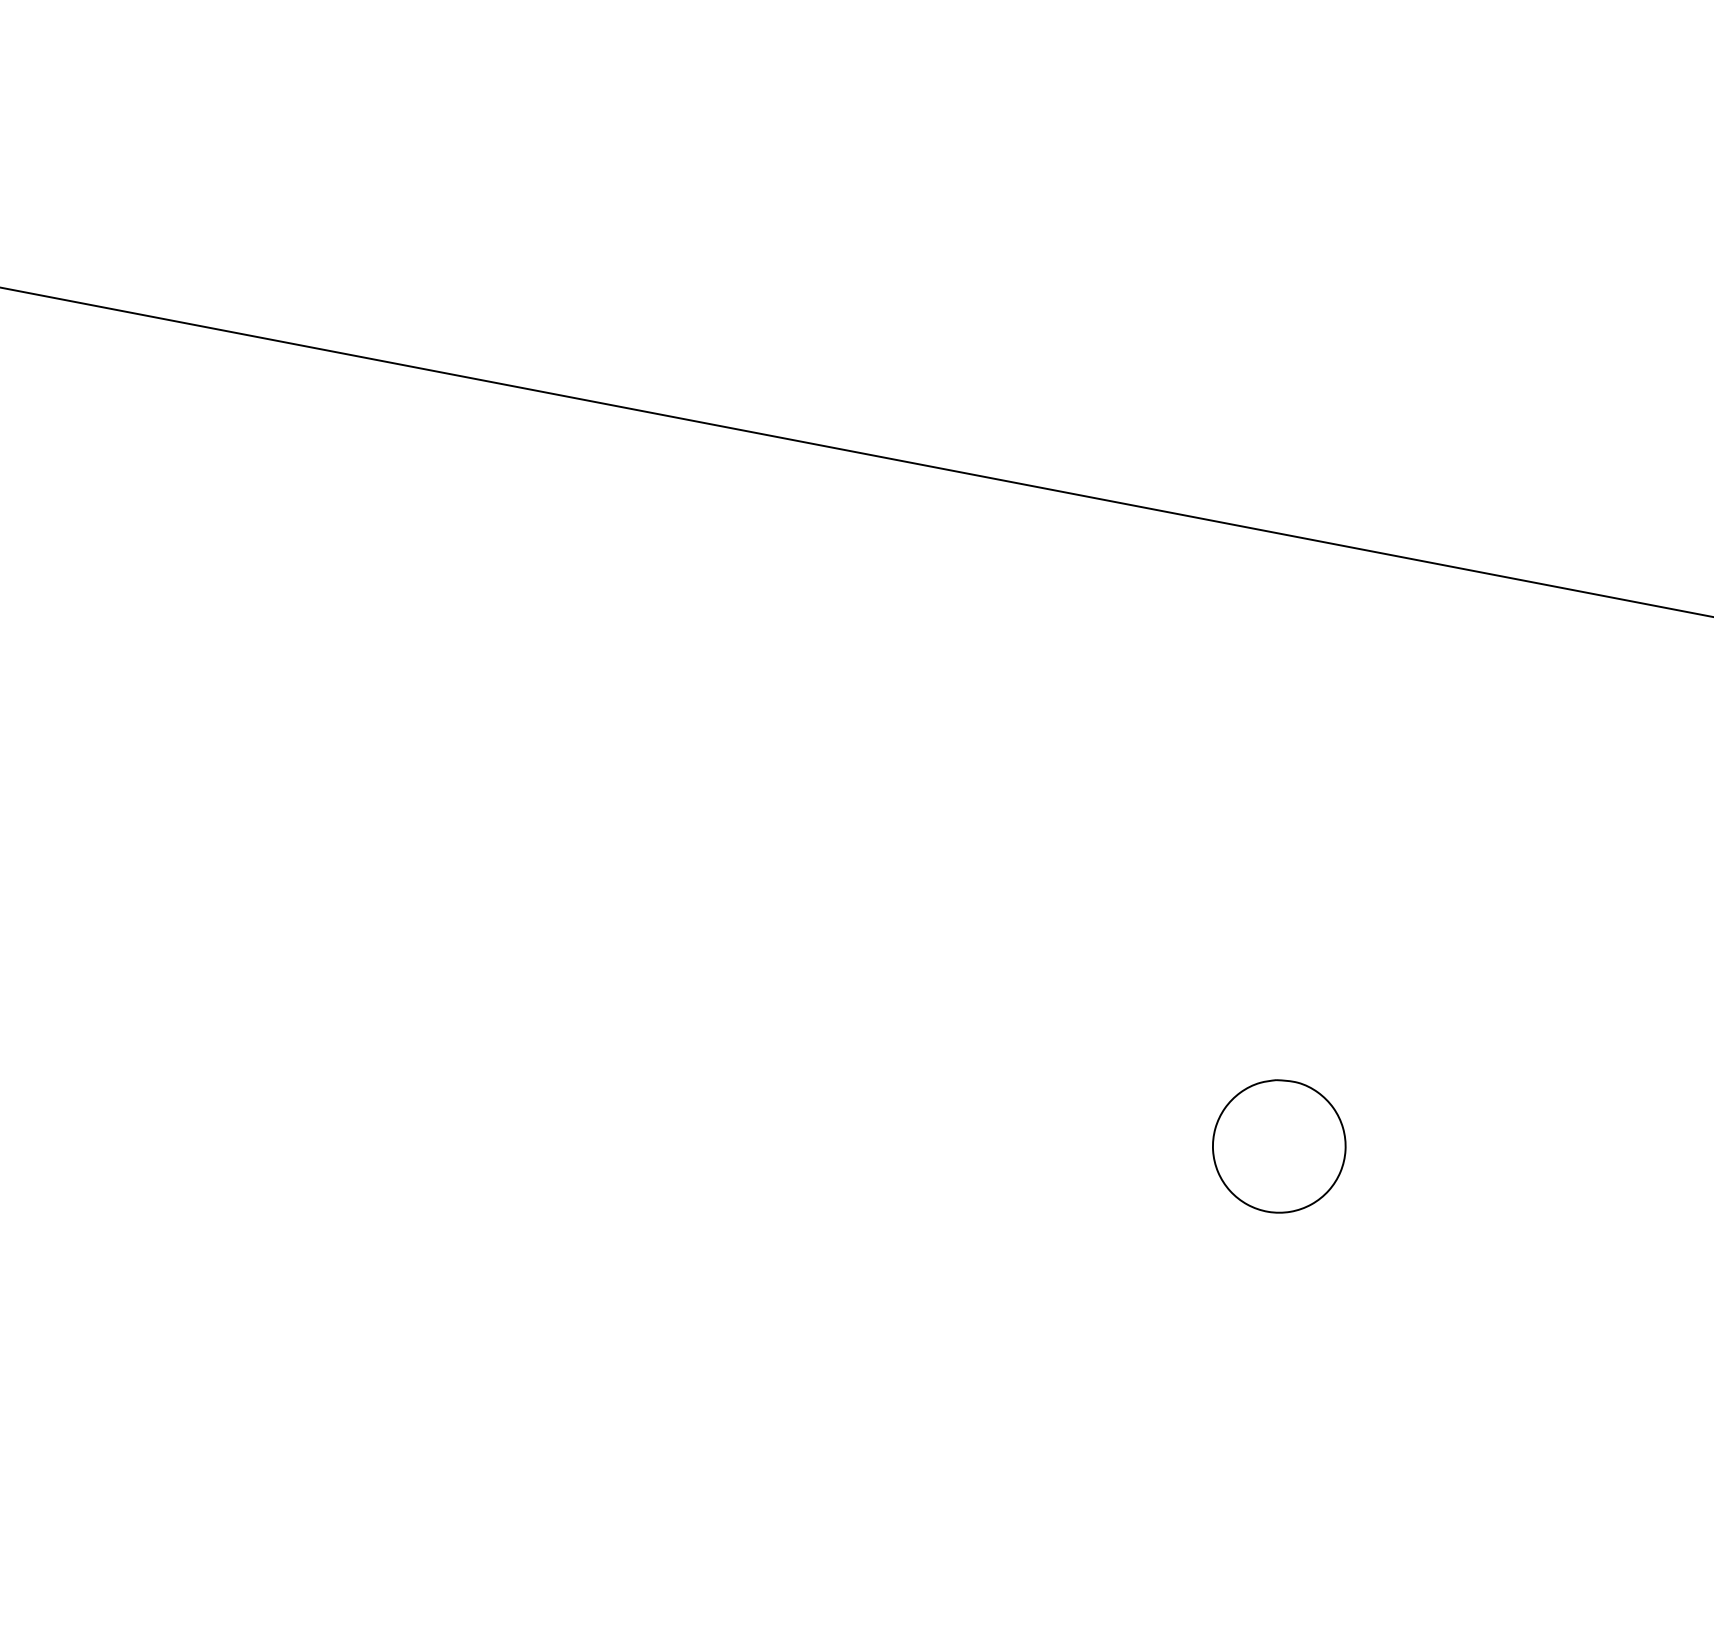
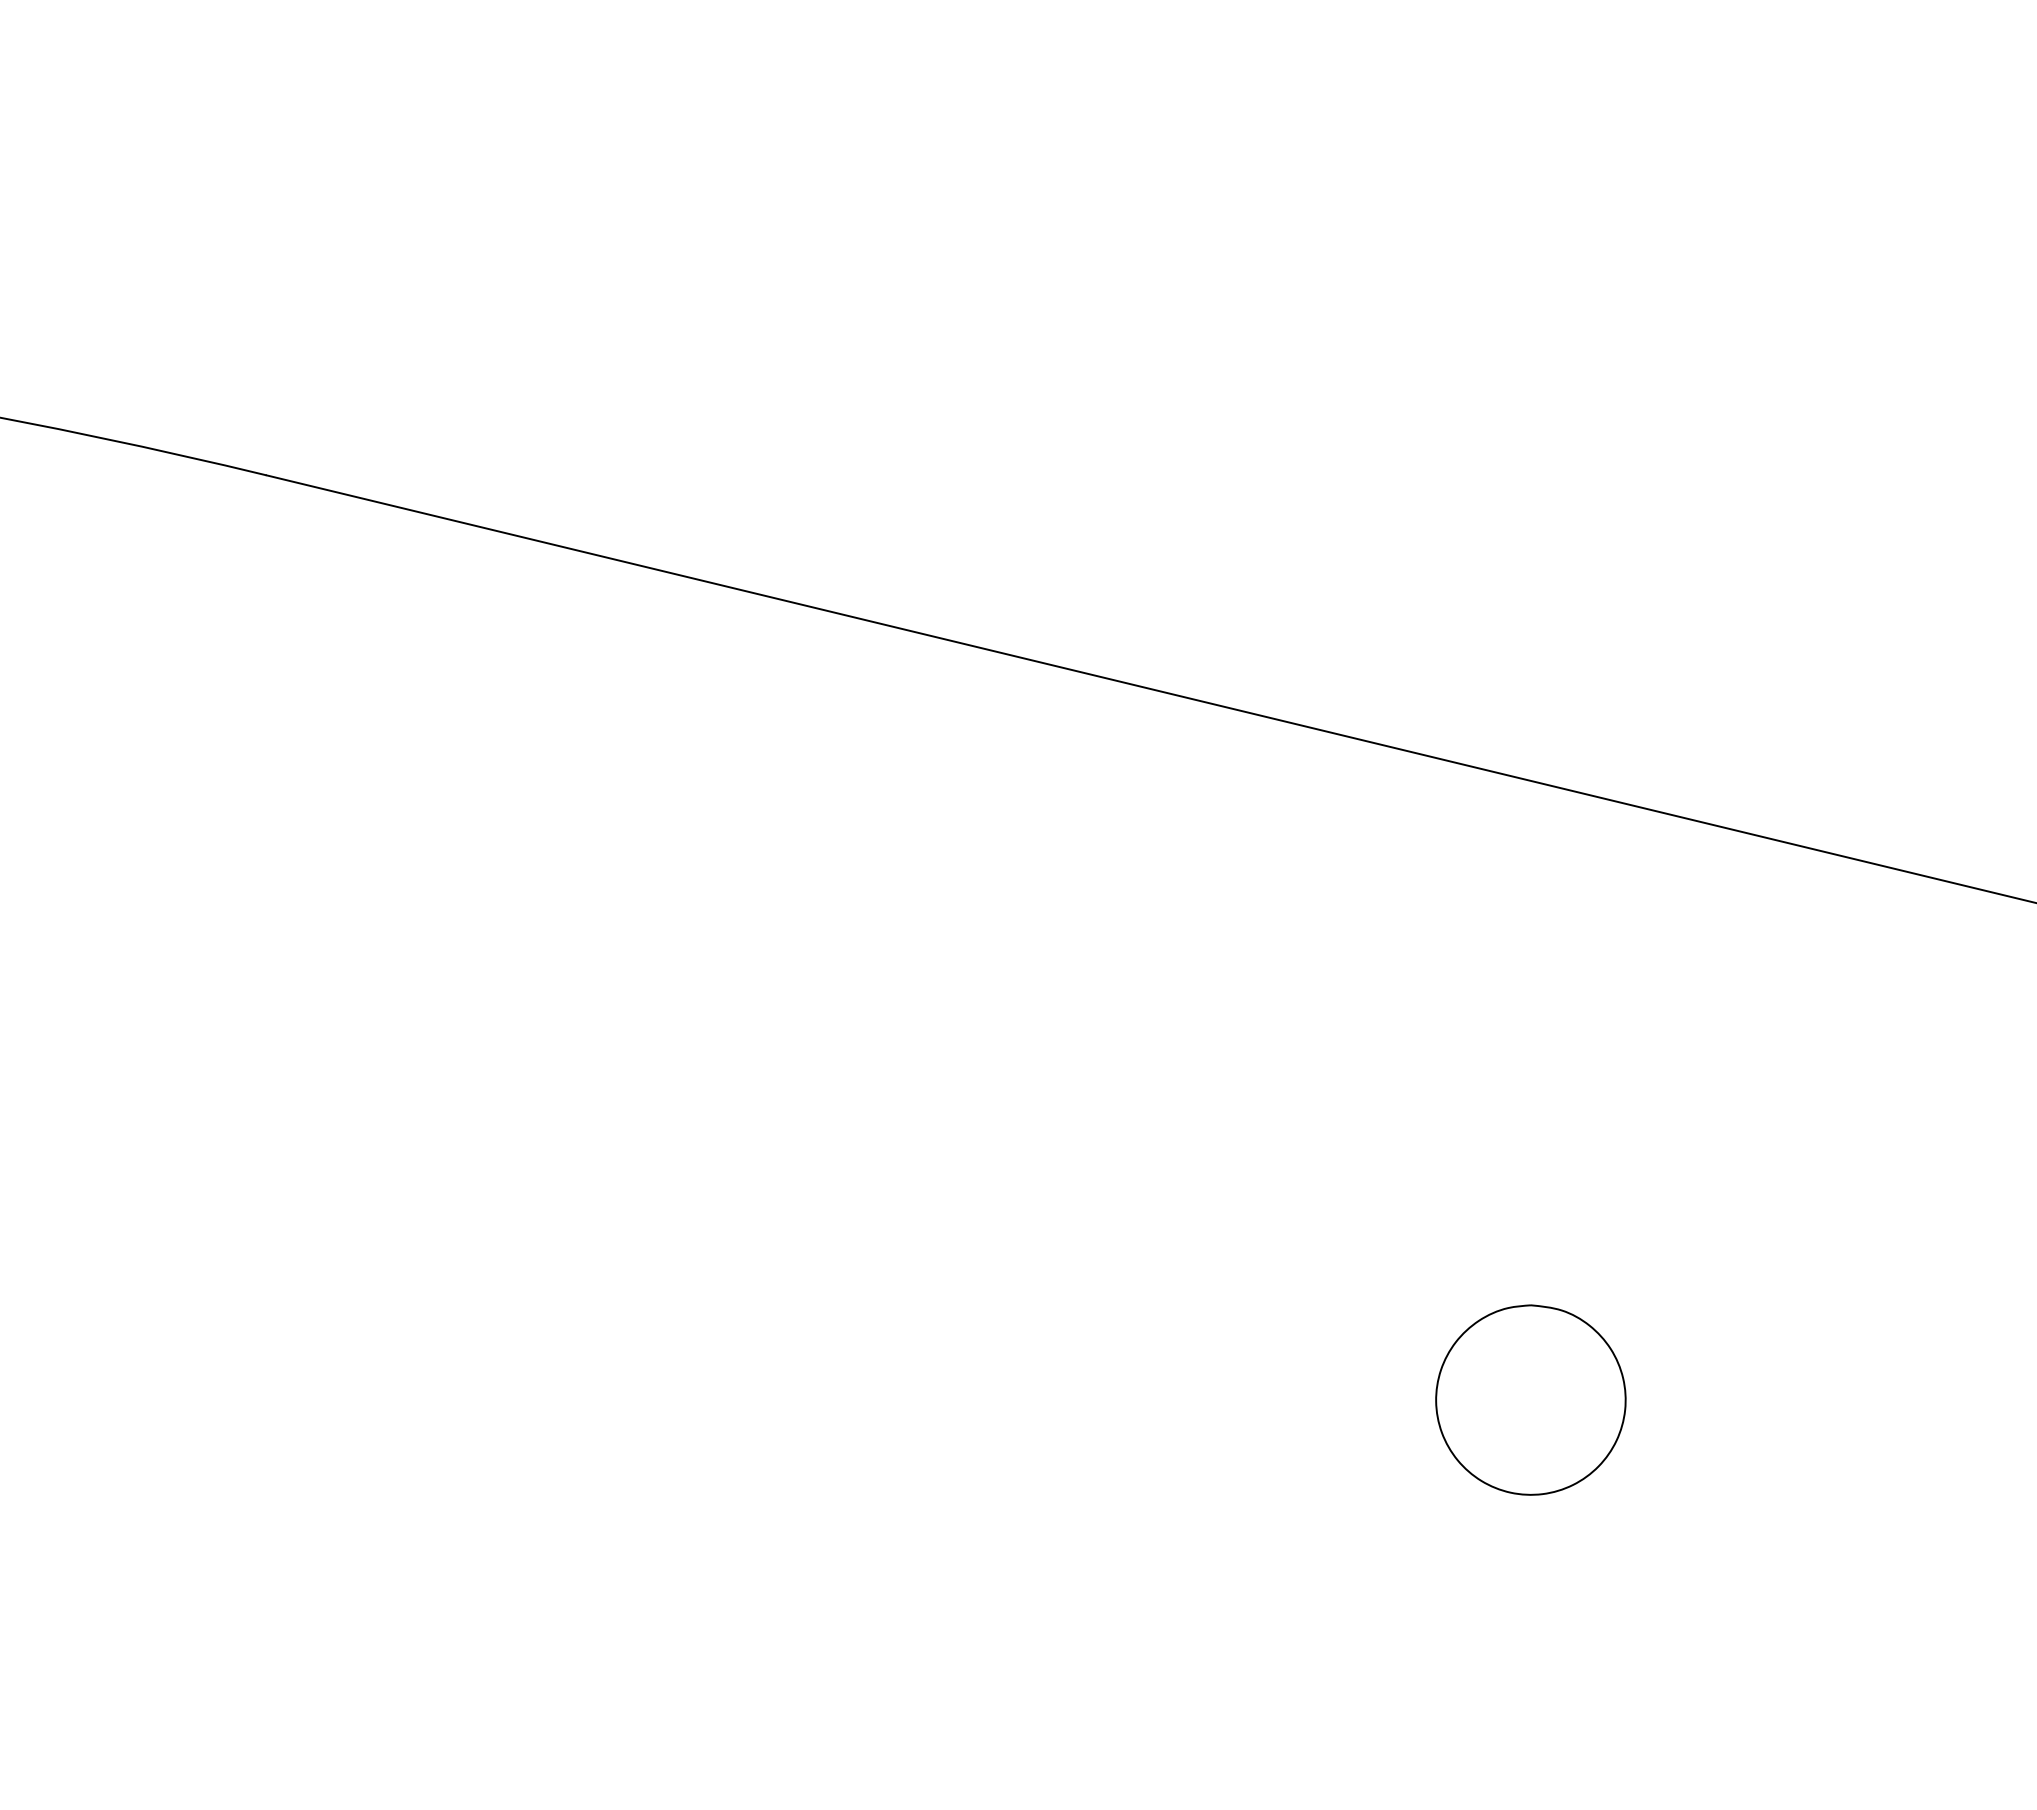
part: (1278, 1145) -> (1530, 1399), size x1.43

